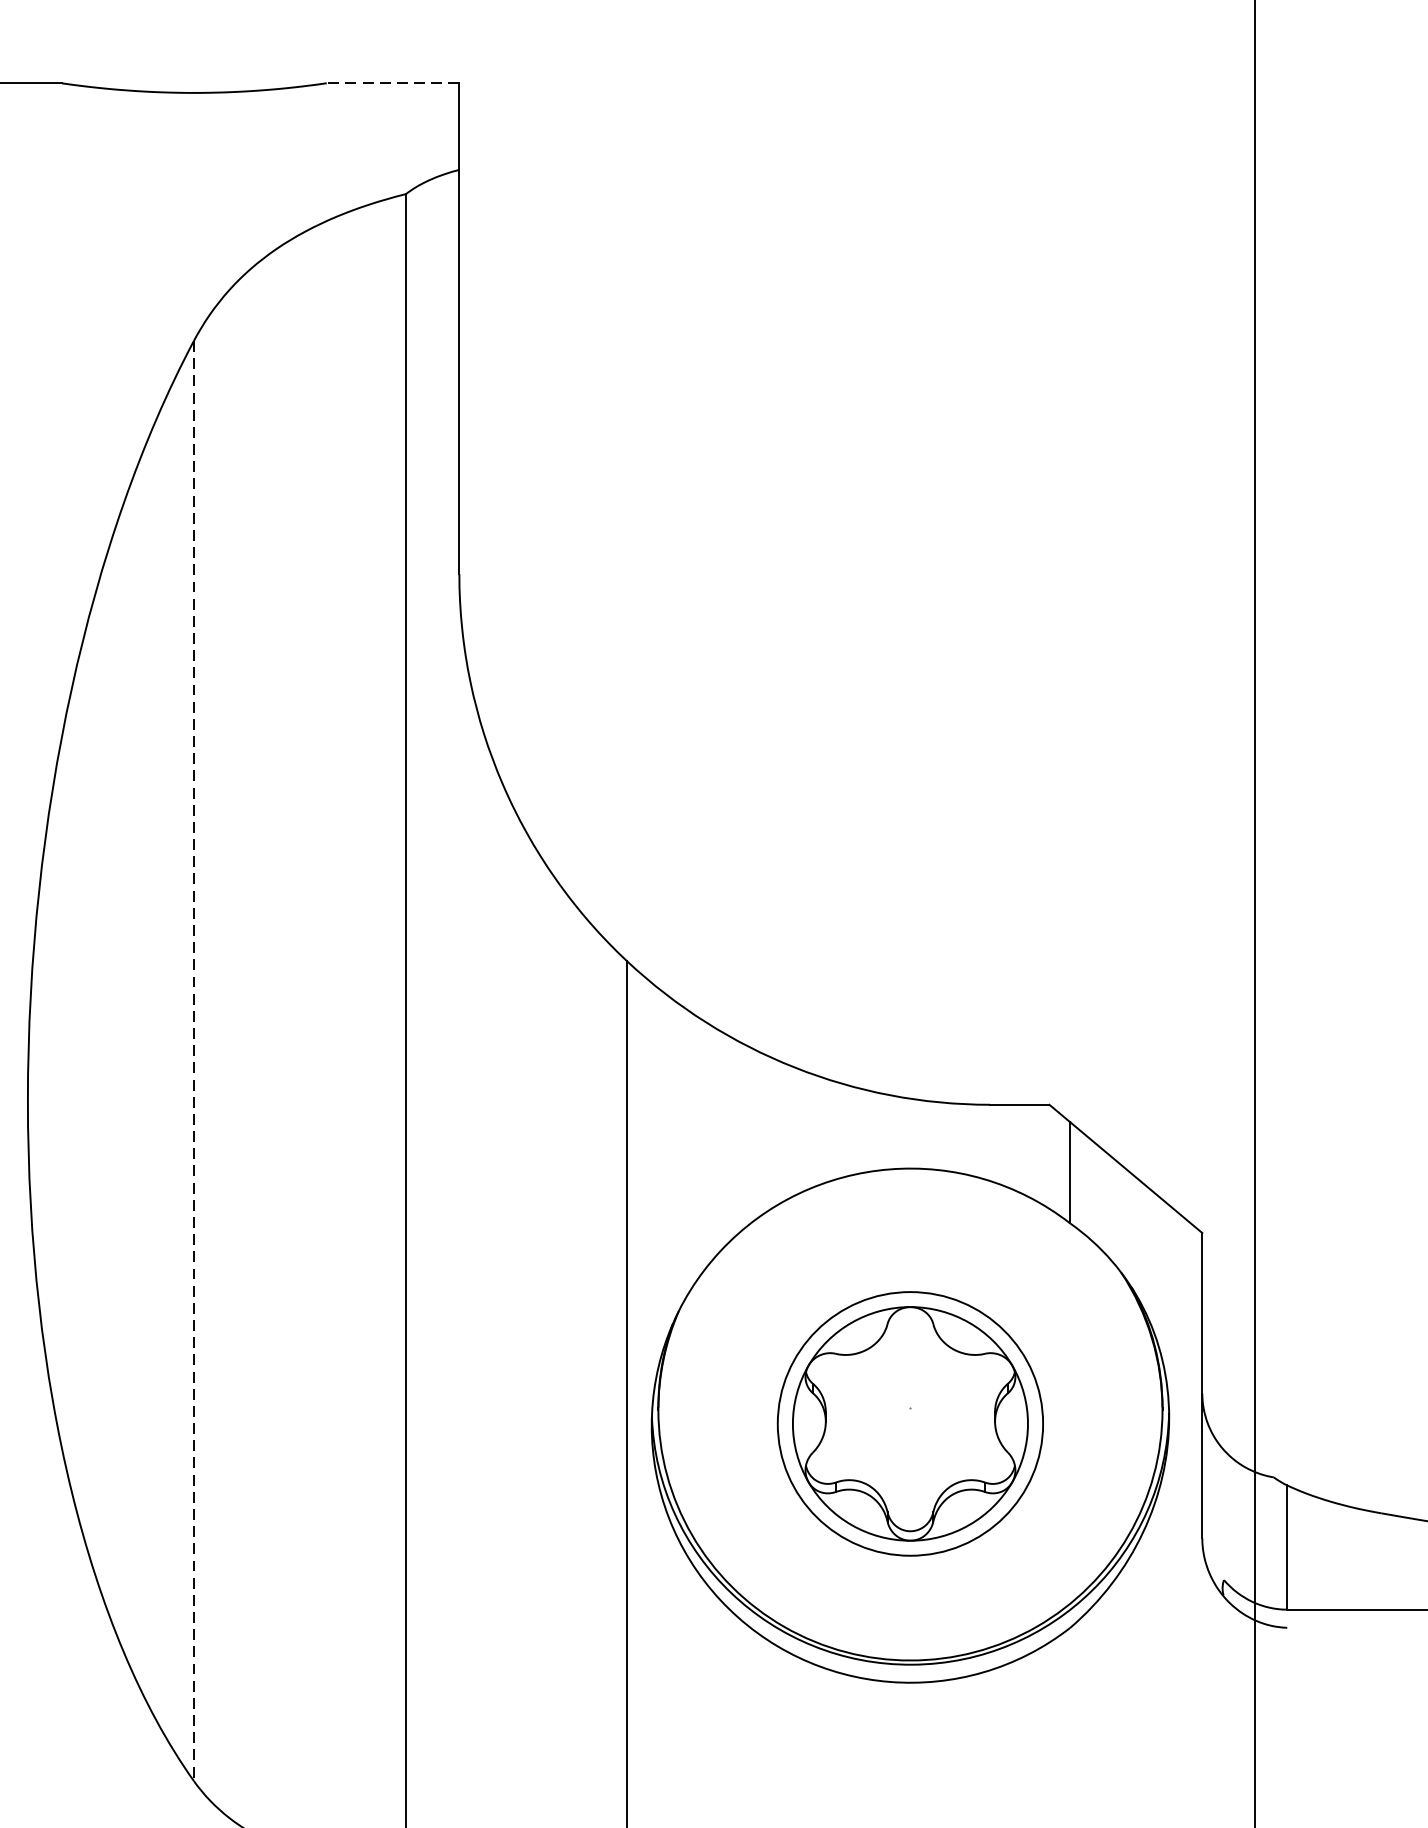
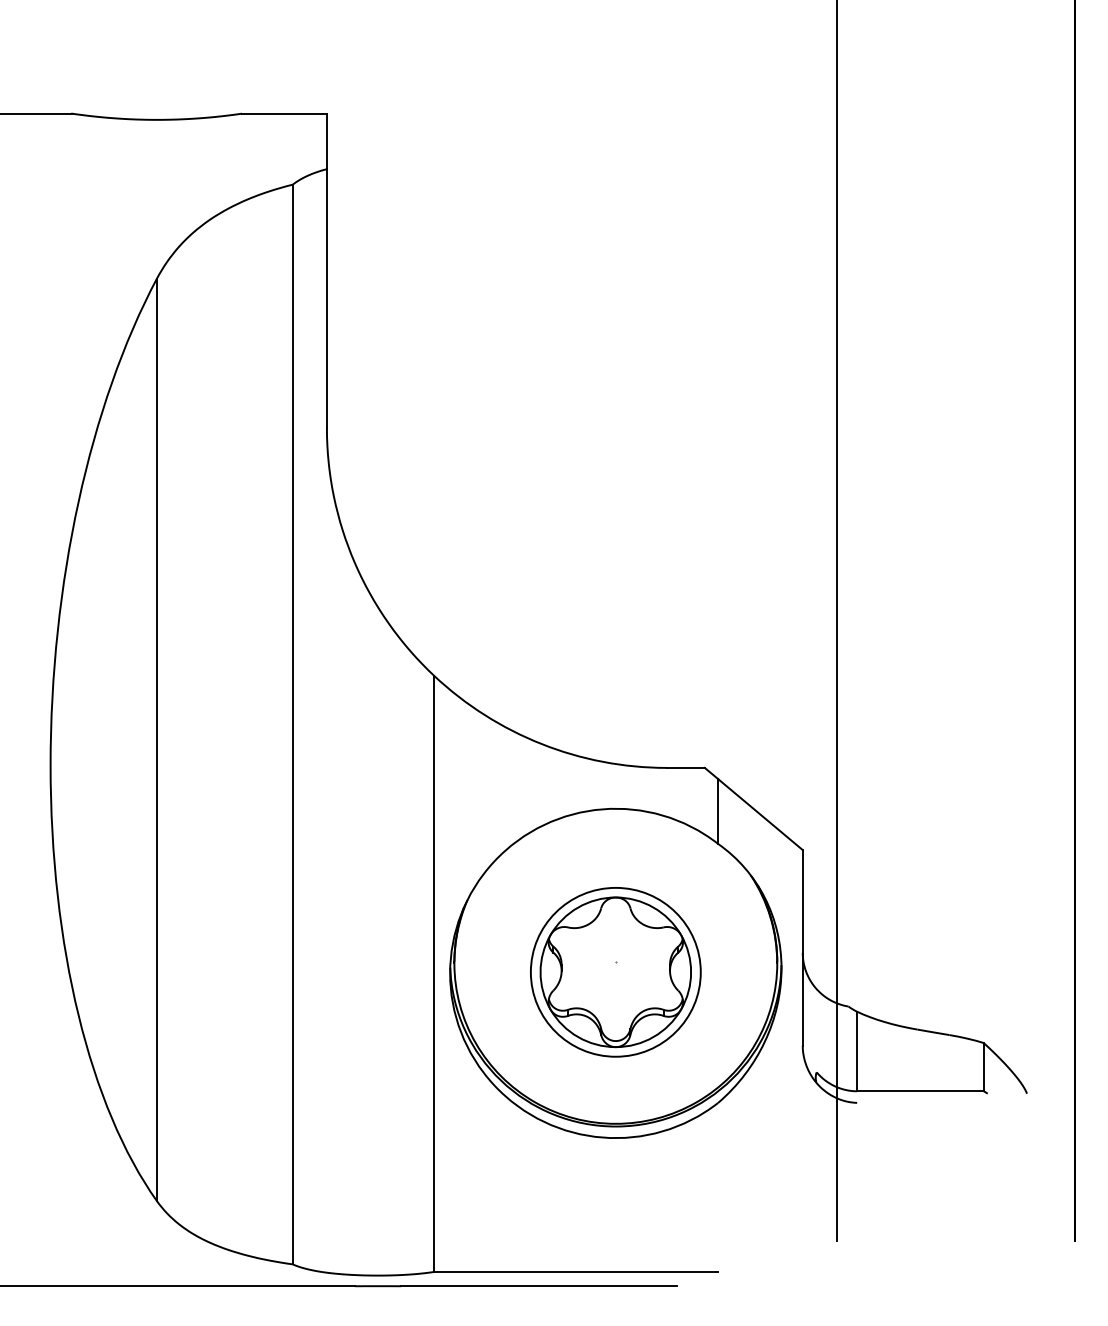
line: (391, 82) -> (283, 113), dashed -> solid
line: (193, 1061) -> (156, 740), dashed -> solid

